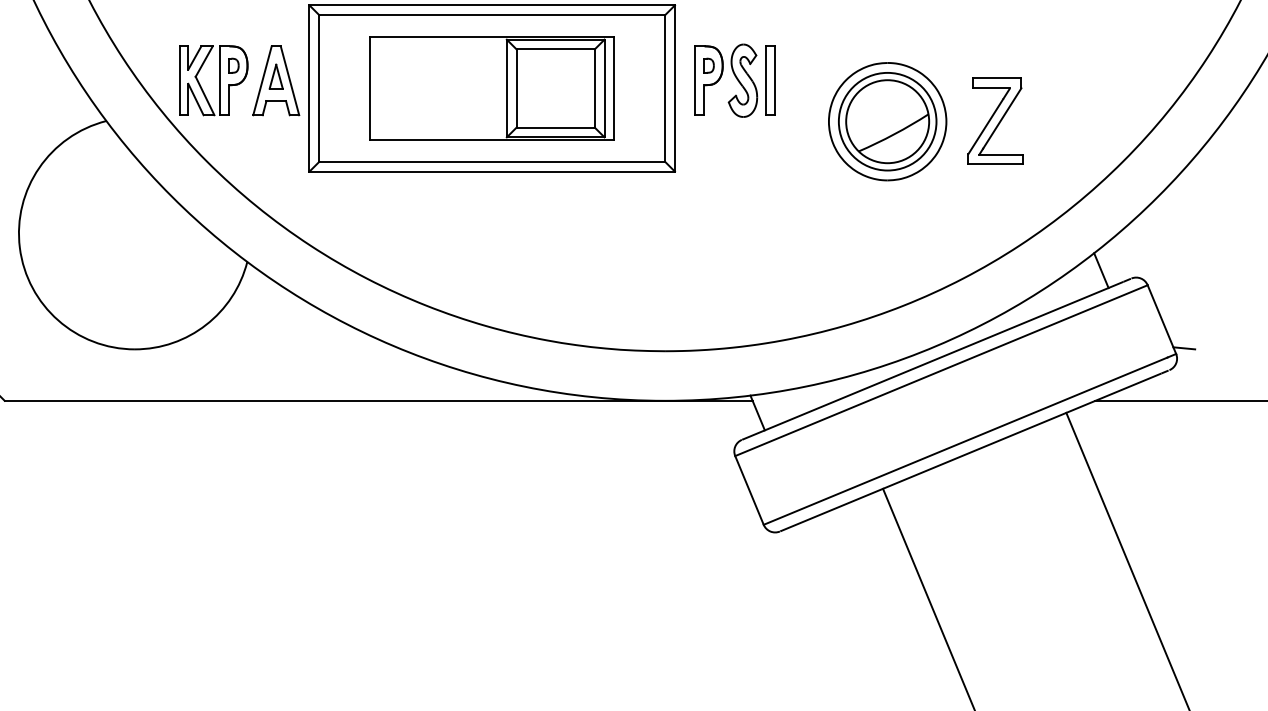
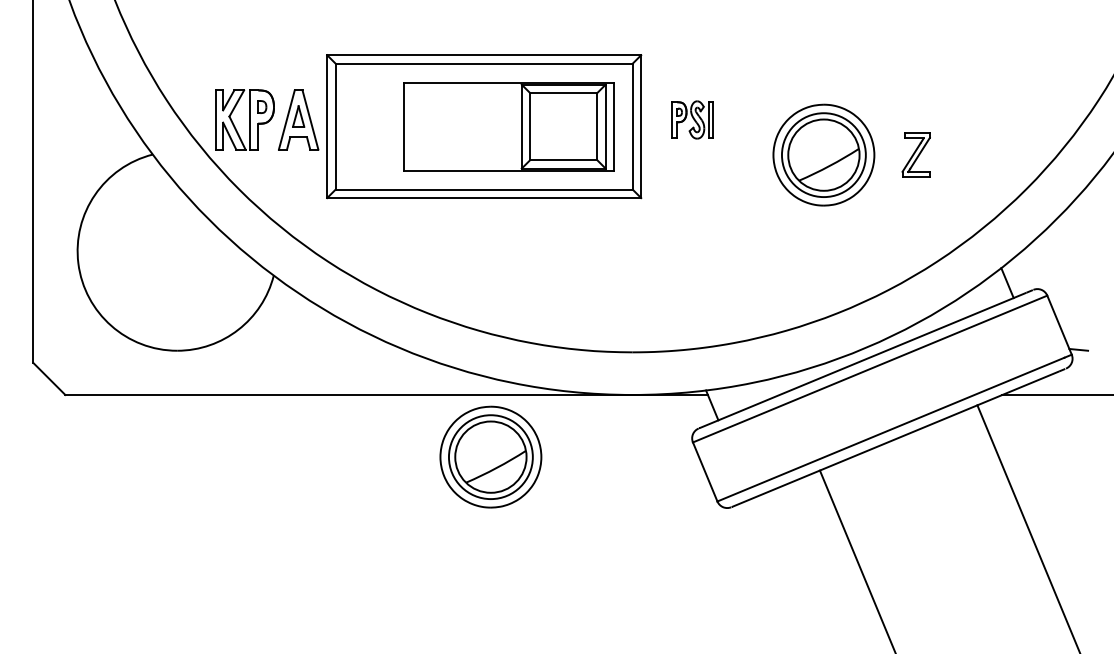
part: (734, 80) -> (692, 119), size x0.6
part: (491, 88) -> (508, 126), moved
part: (995, 120) -> (916, 154), size x0.6
part: (499, 472) -> (490, 456), added

